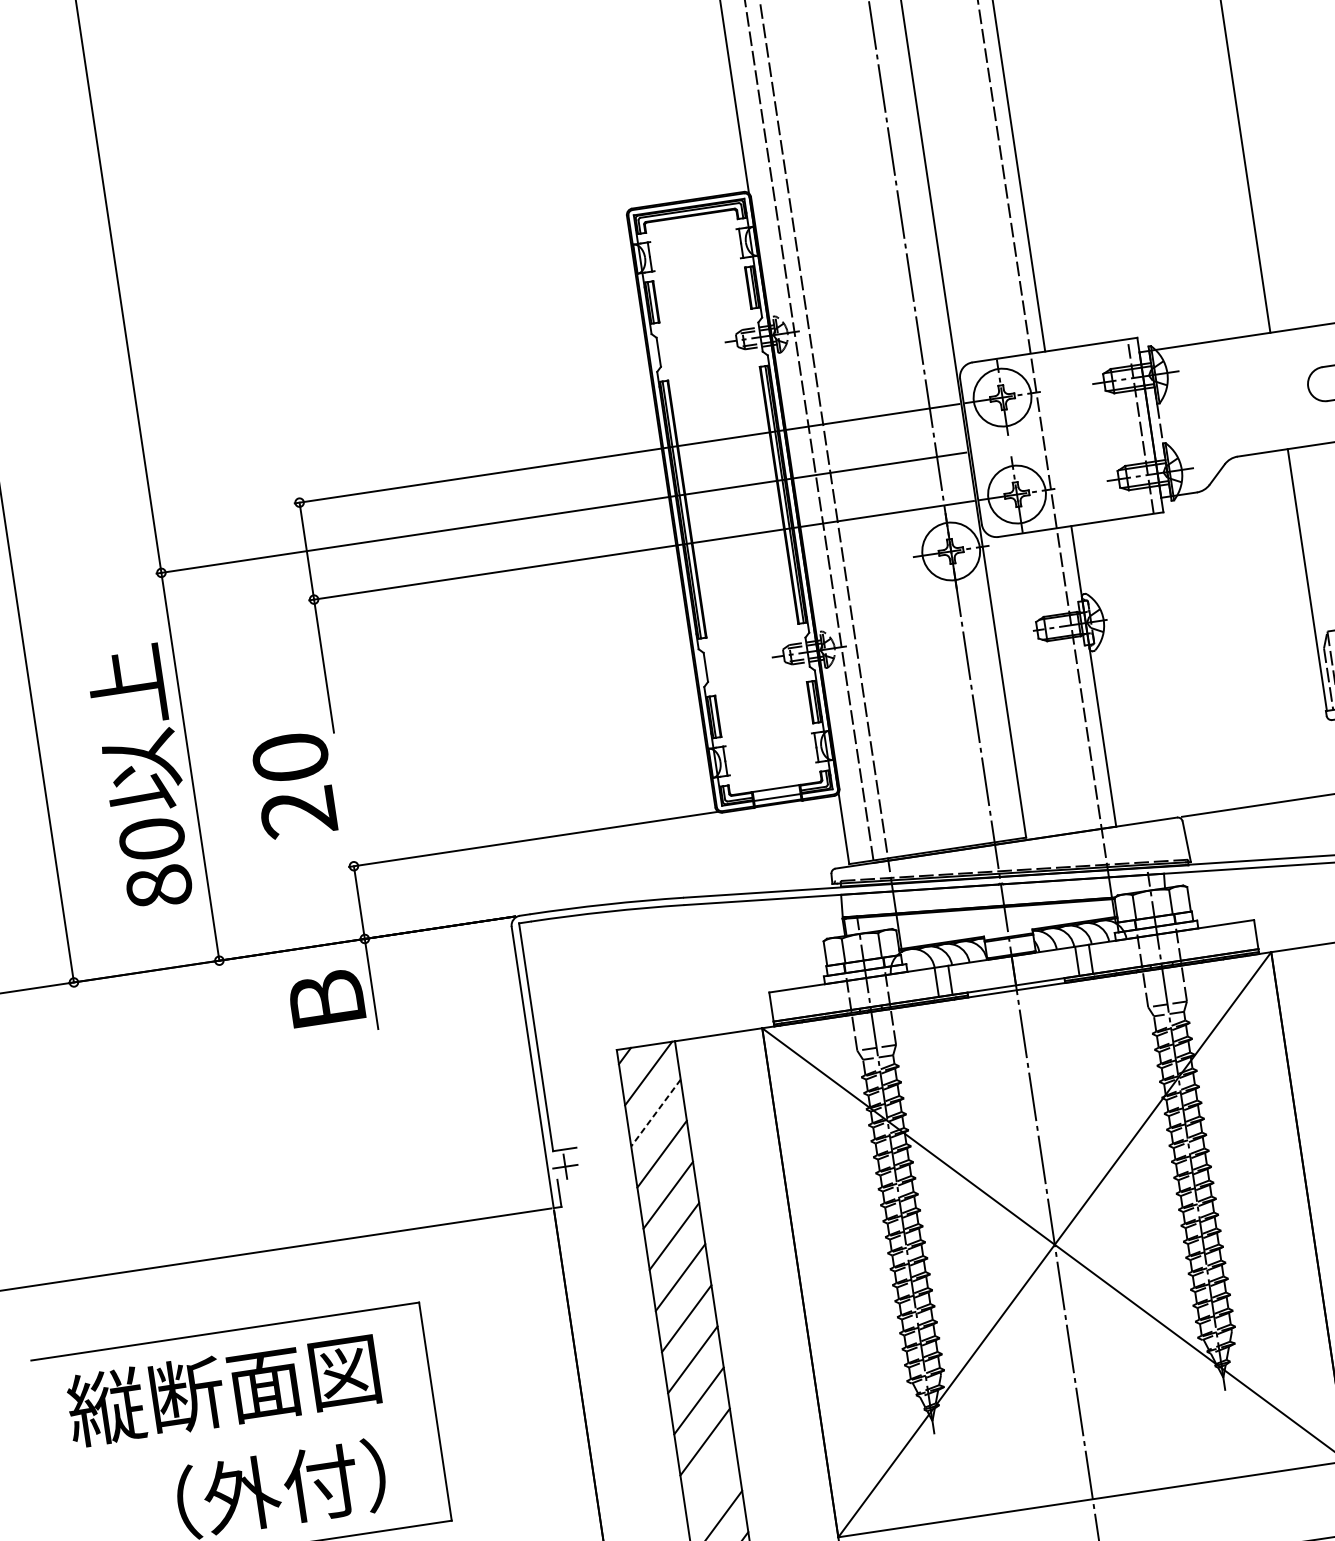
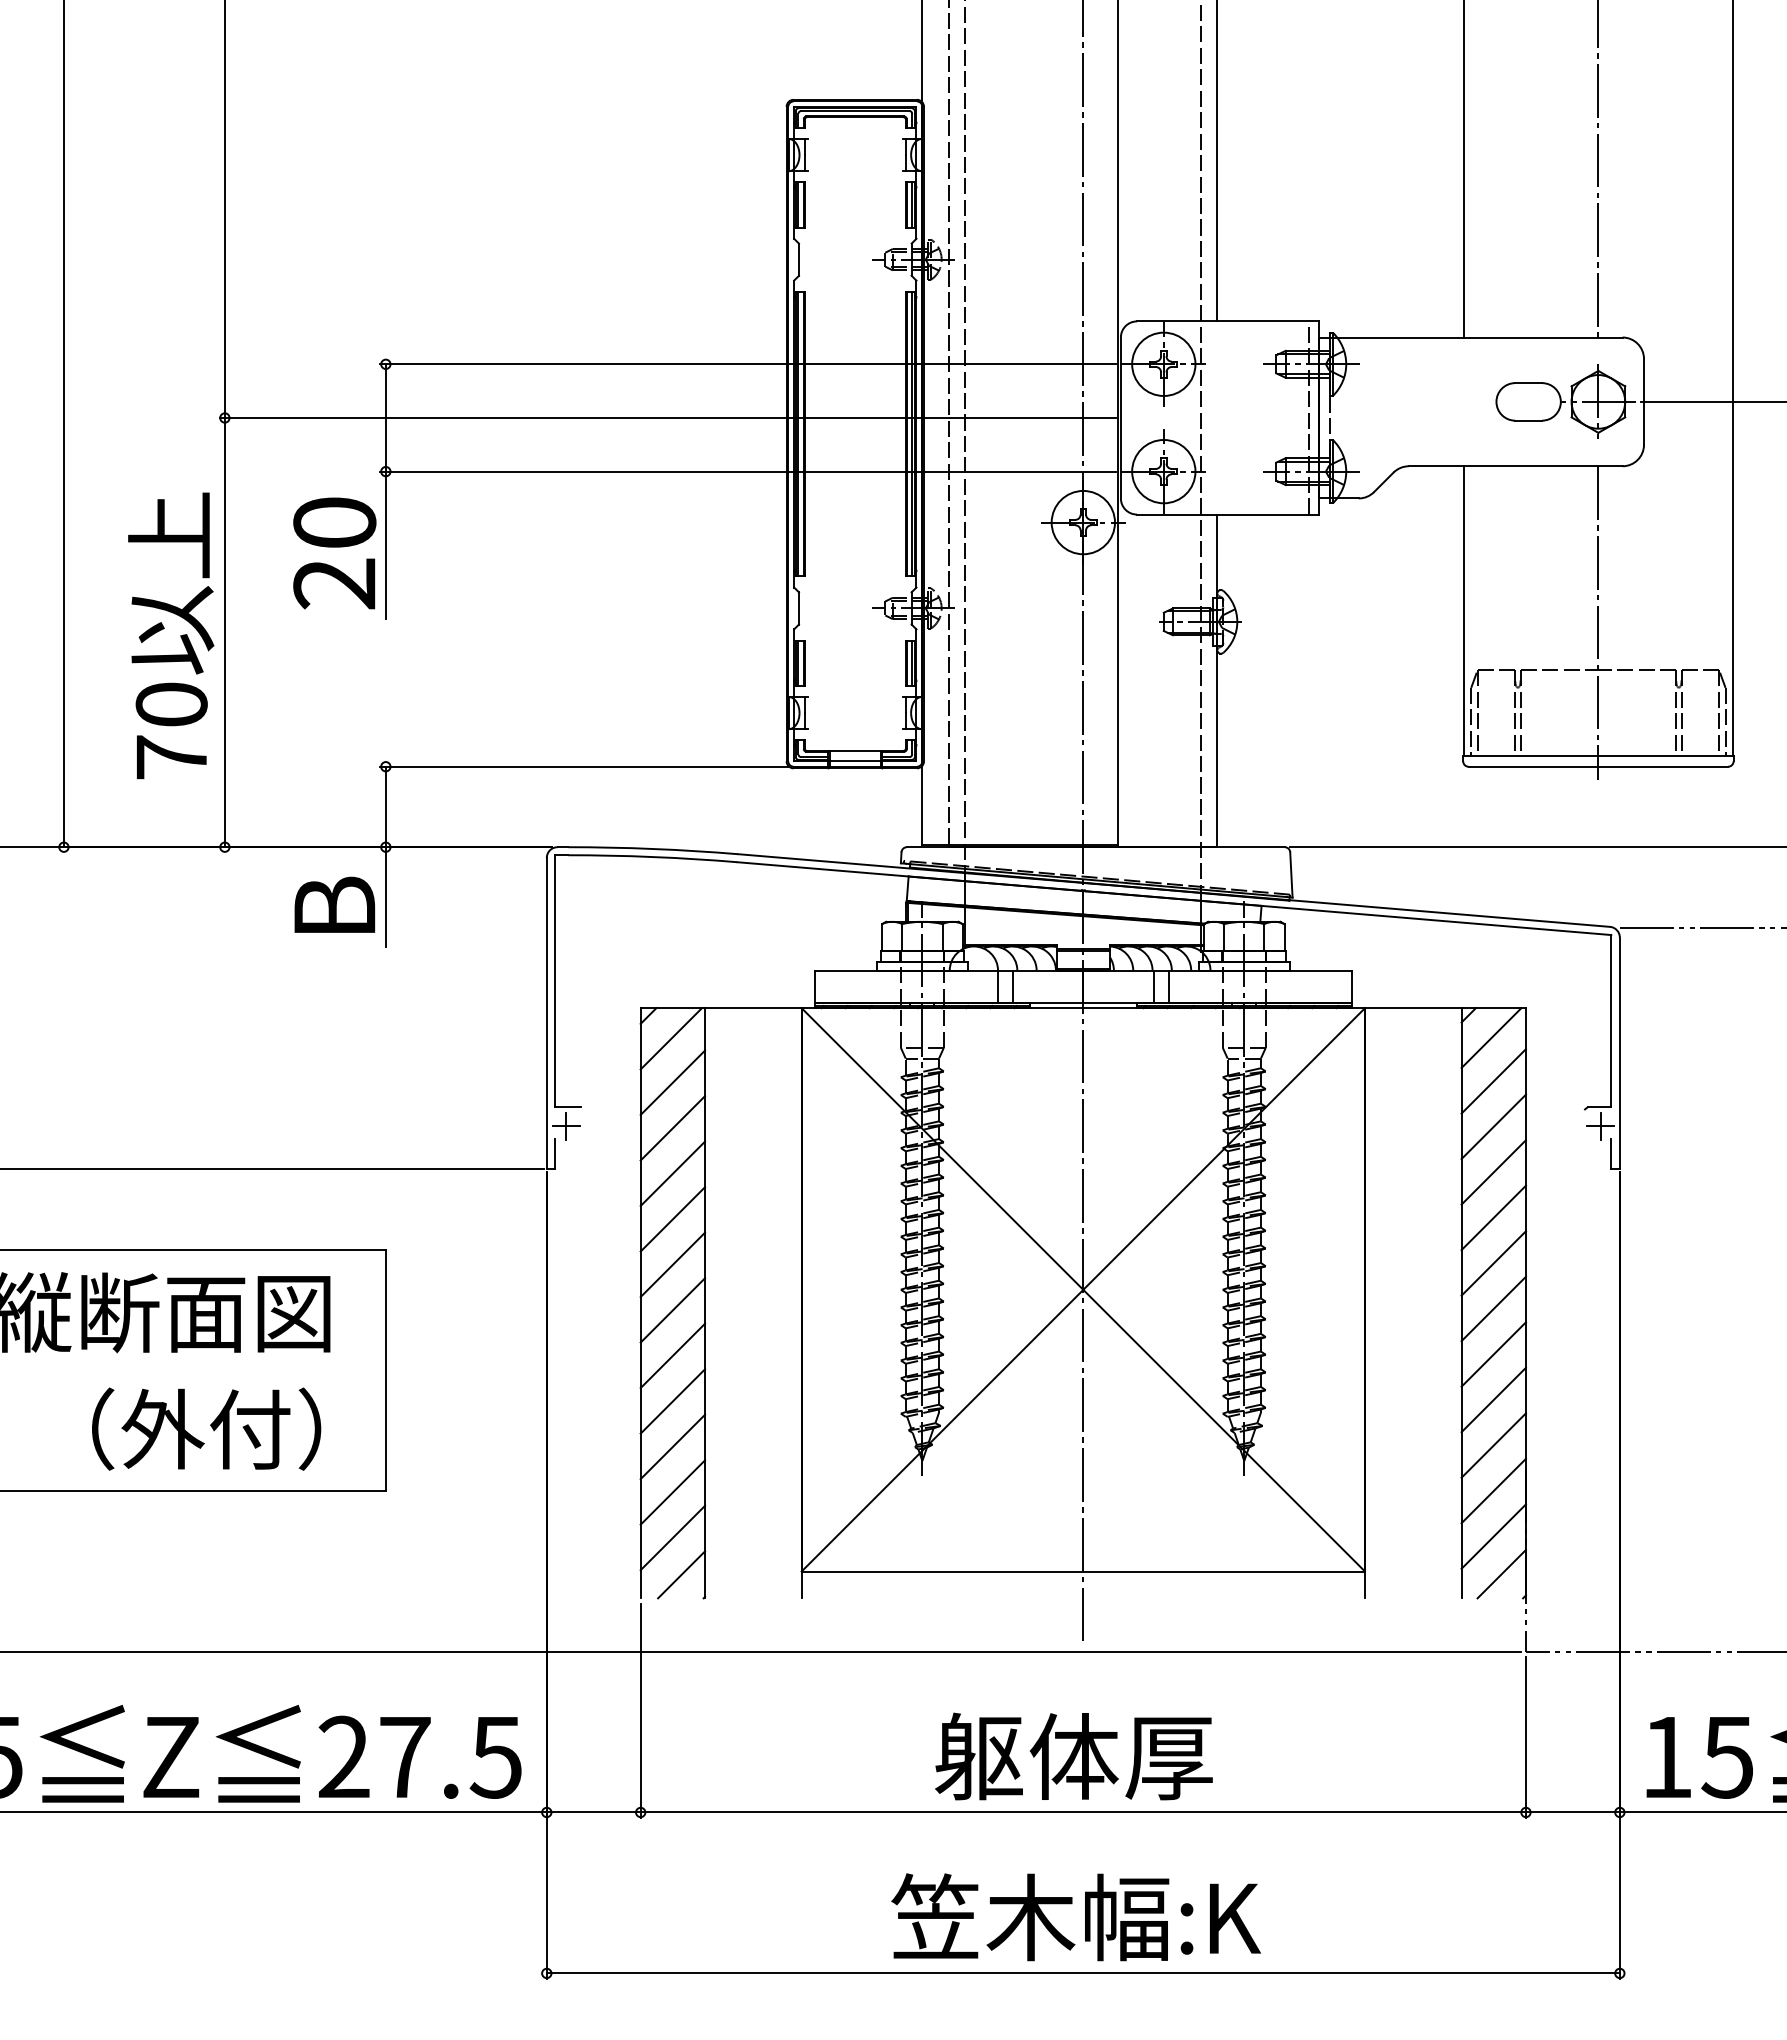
text: (294, 785) -> (334, 553), moved
text: (159, 886) -> (171, 757), 80 -> 70
line: (655, 1112) -> (672, 1082), dashed -> solid
line: (710, 1483) -> (672, 1492), added

